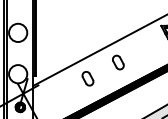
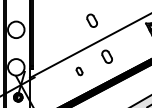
part: (101, 22) -> (91, 20), added
part: (87, 78) -> (79, 71), size x0.6

